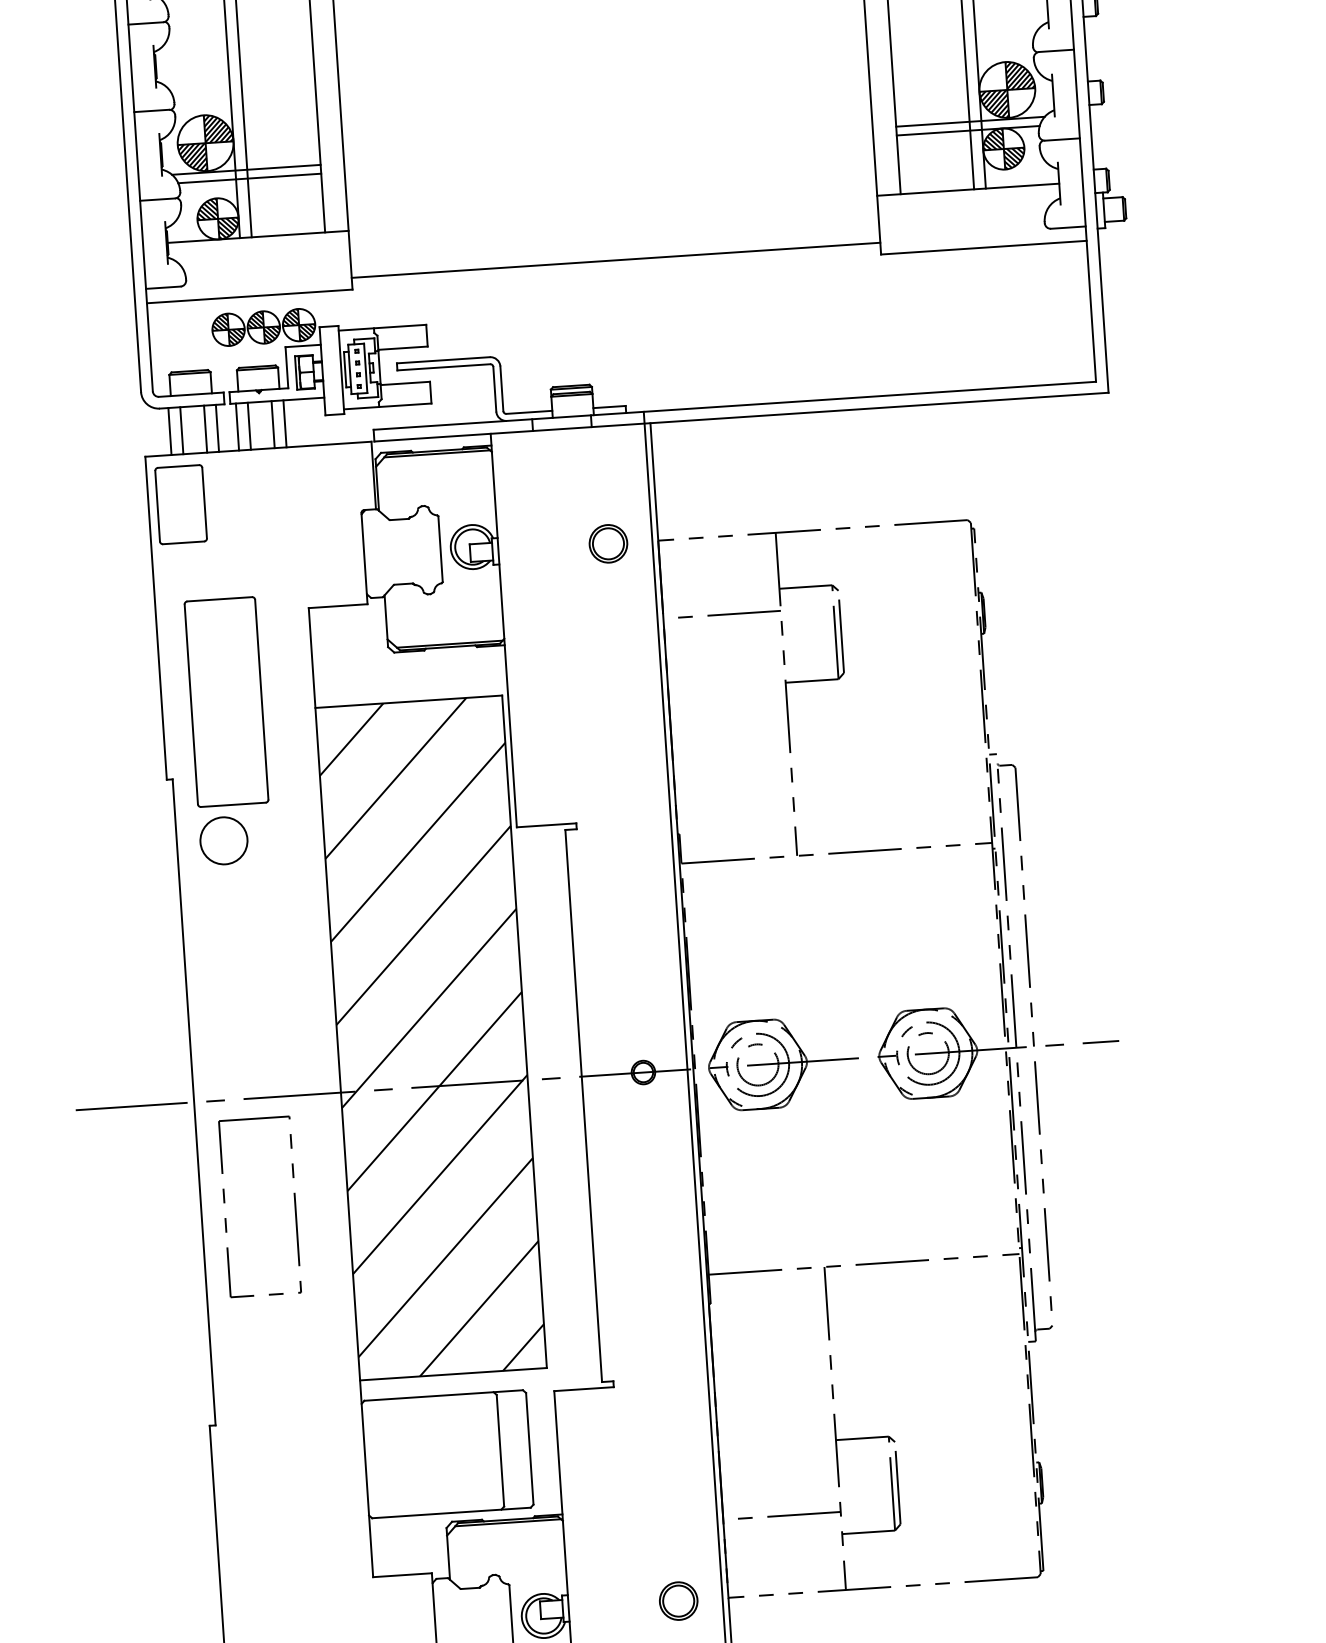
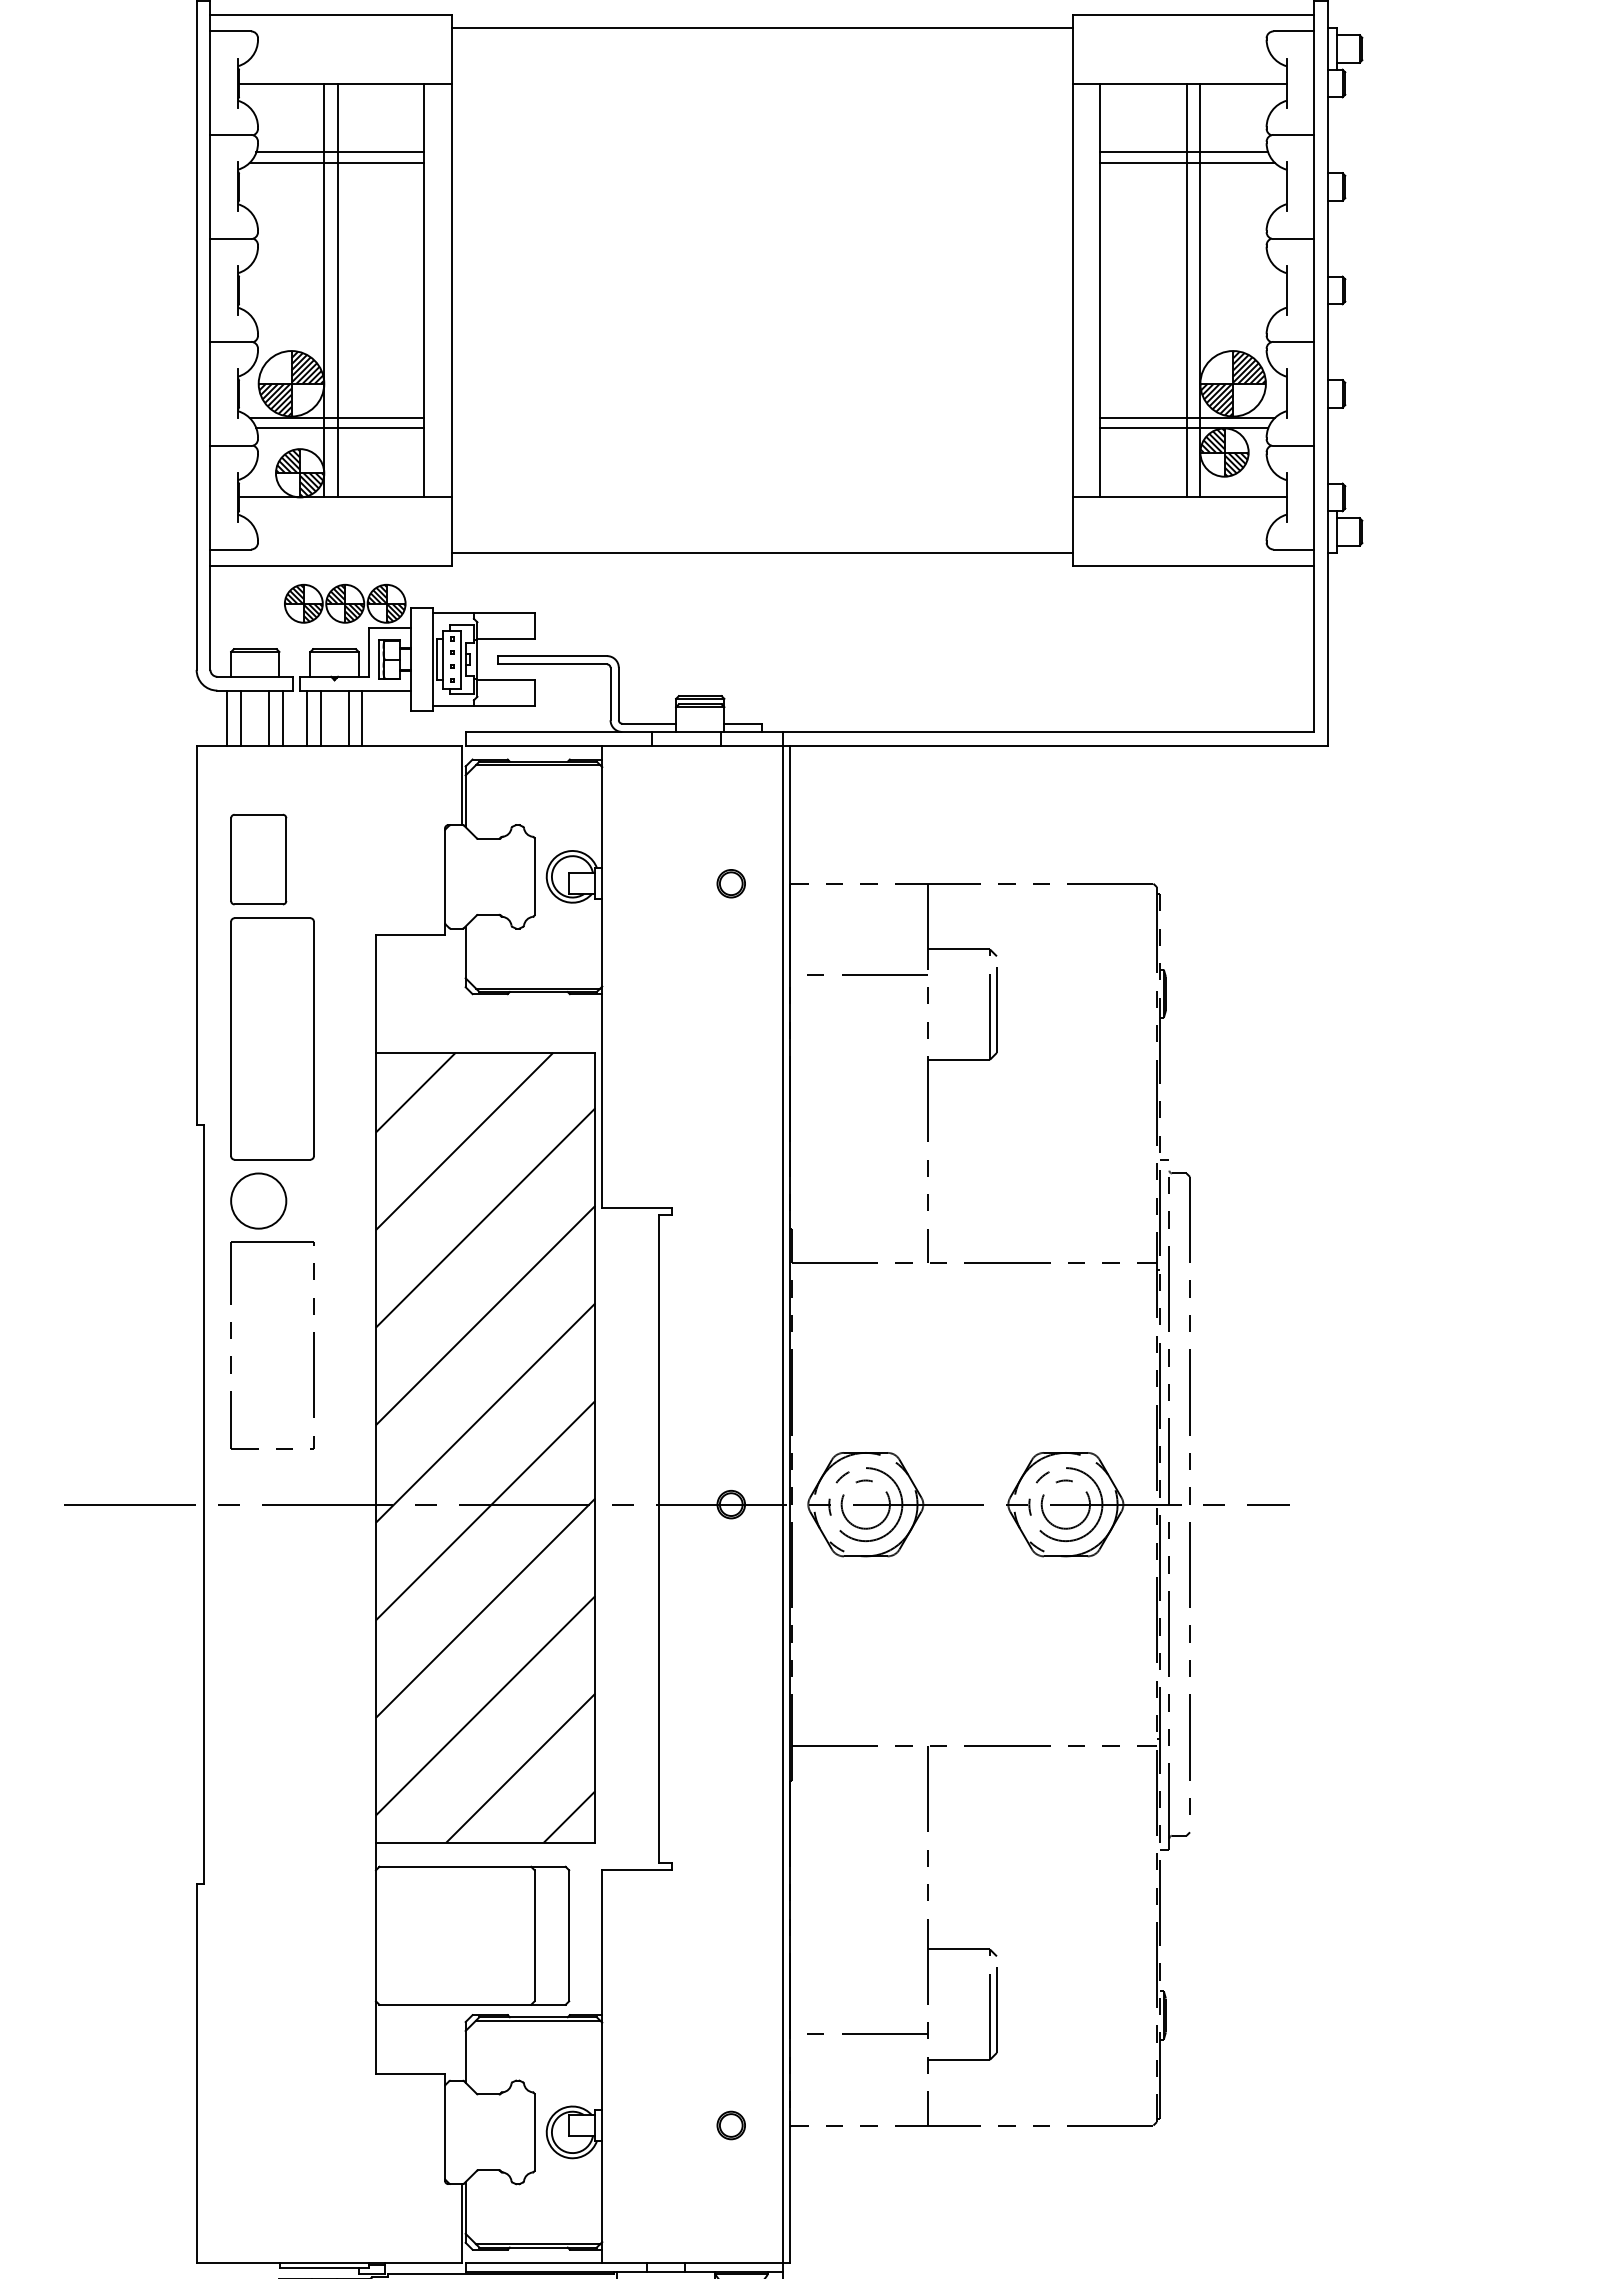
part: (180, 504) -> (258, 859), moved
part: (607, 543) -> (730, 883), size x0.62
part: (294, 1204) -> (313, 1345), moved
part: (677, 1601) -> (730, 2125), size x0.62

